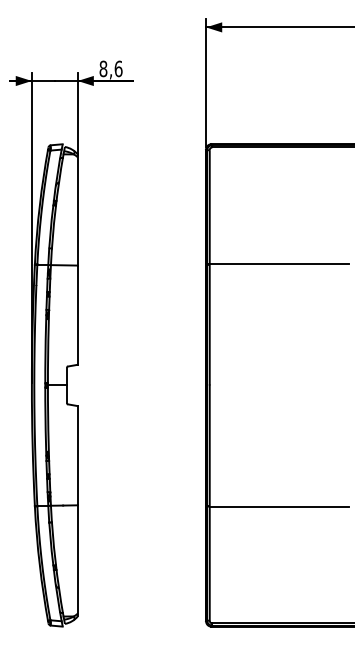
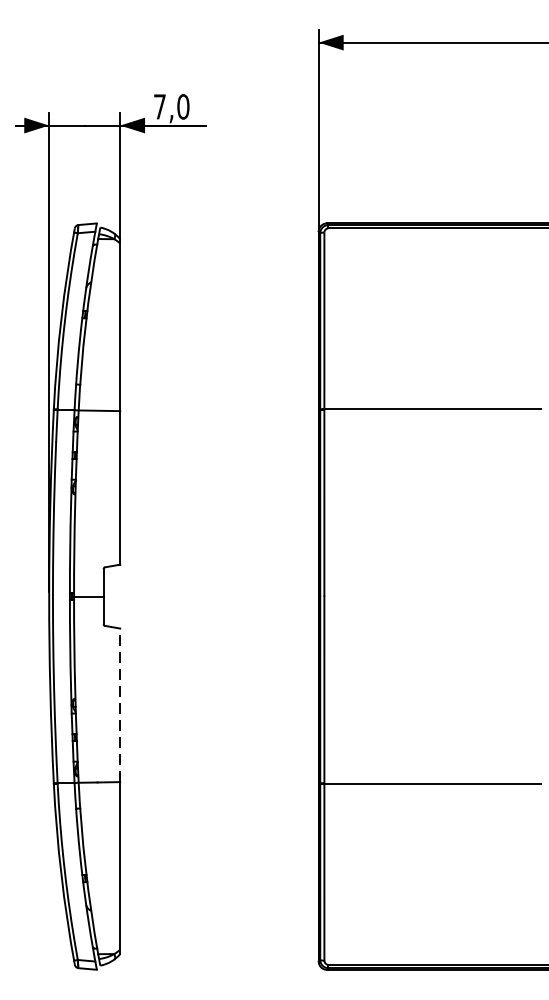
text: (110, 68) -> (170, 106), 8,6 -> 7,0
line: (77, 455) -> (119, 705), solid -> dashed

